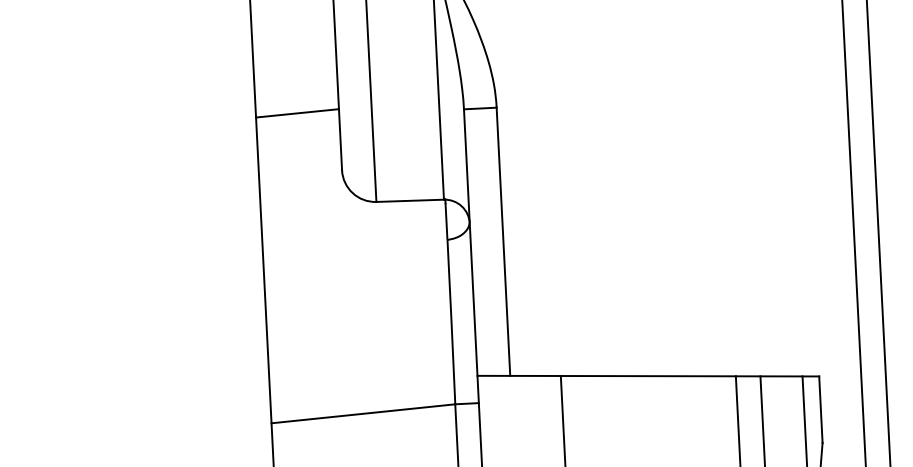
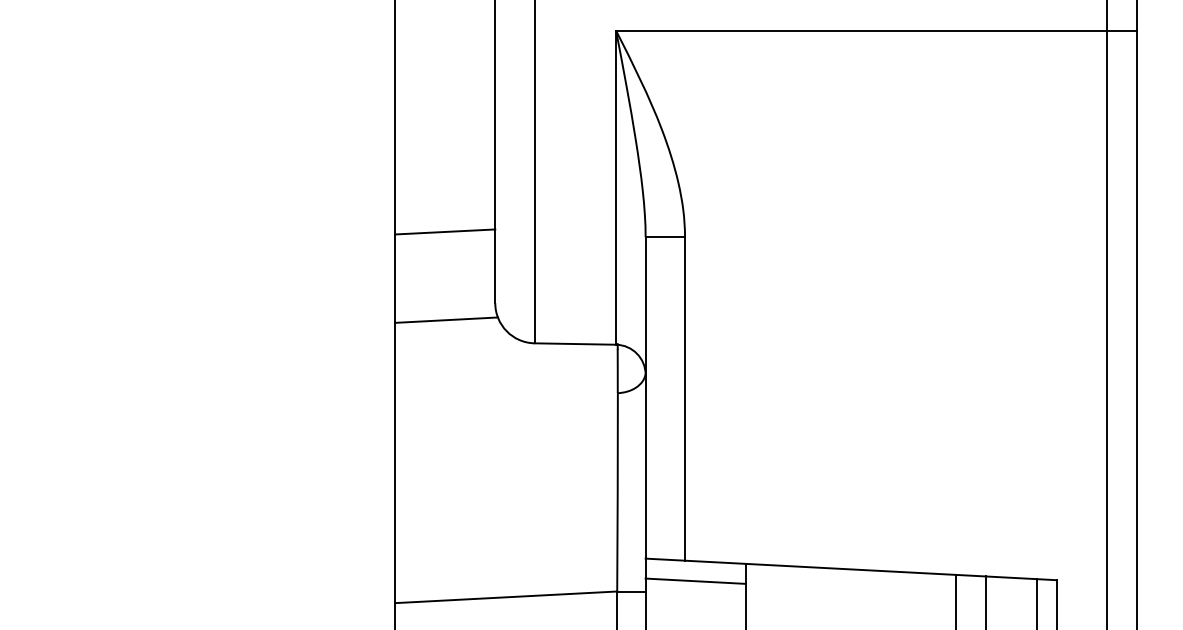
line: (302, 185) -> (446, 319), added
line: (519, 391) -> (695, 580), added

